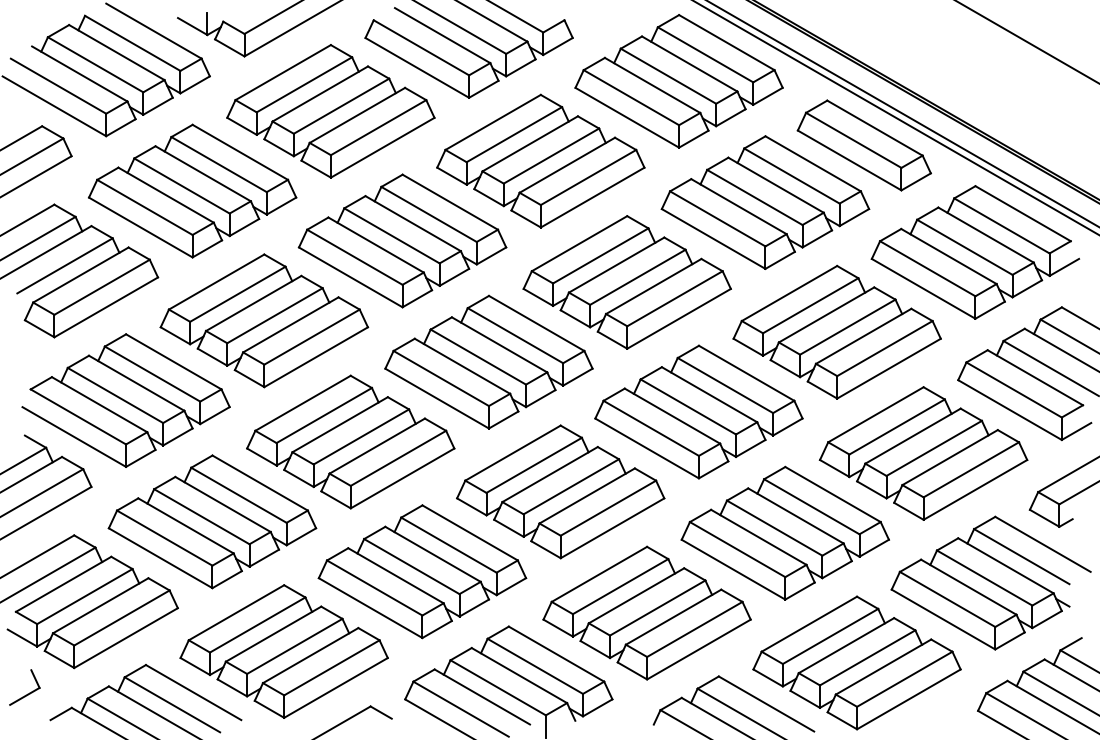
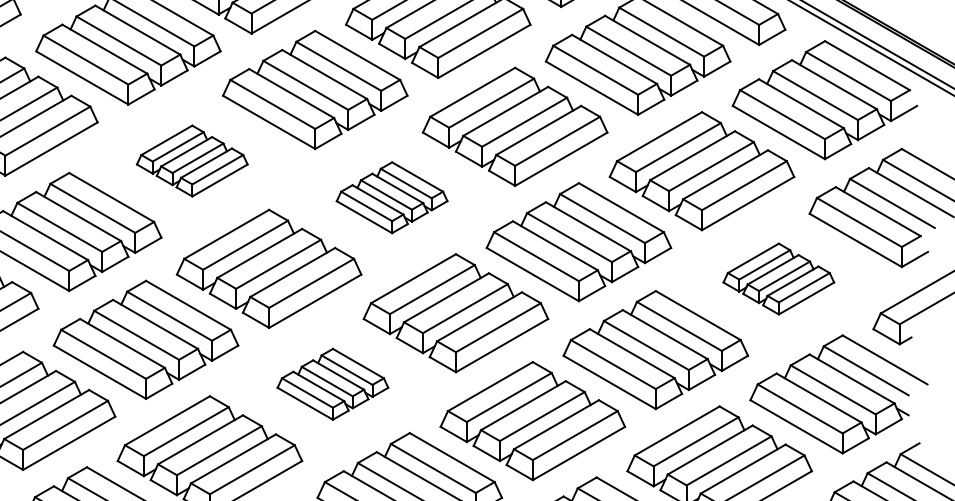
part: (264, 320) -> (192, 160), size x0.6
part: (488, 361) -> (391, 197), size x0.6
part: (923, 453) -> (778, 279), size x0.6
part: (422, 571) -> (332, 384), size x0.6

